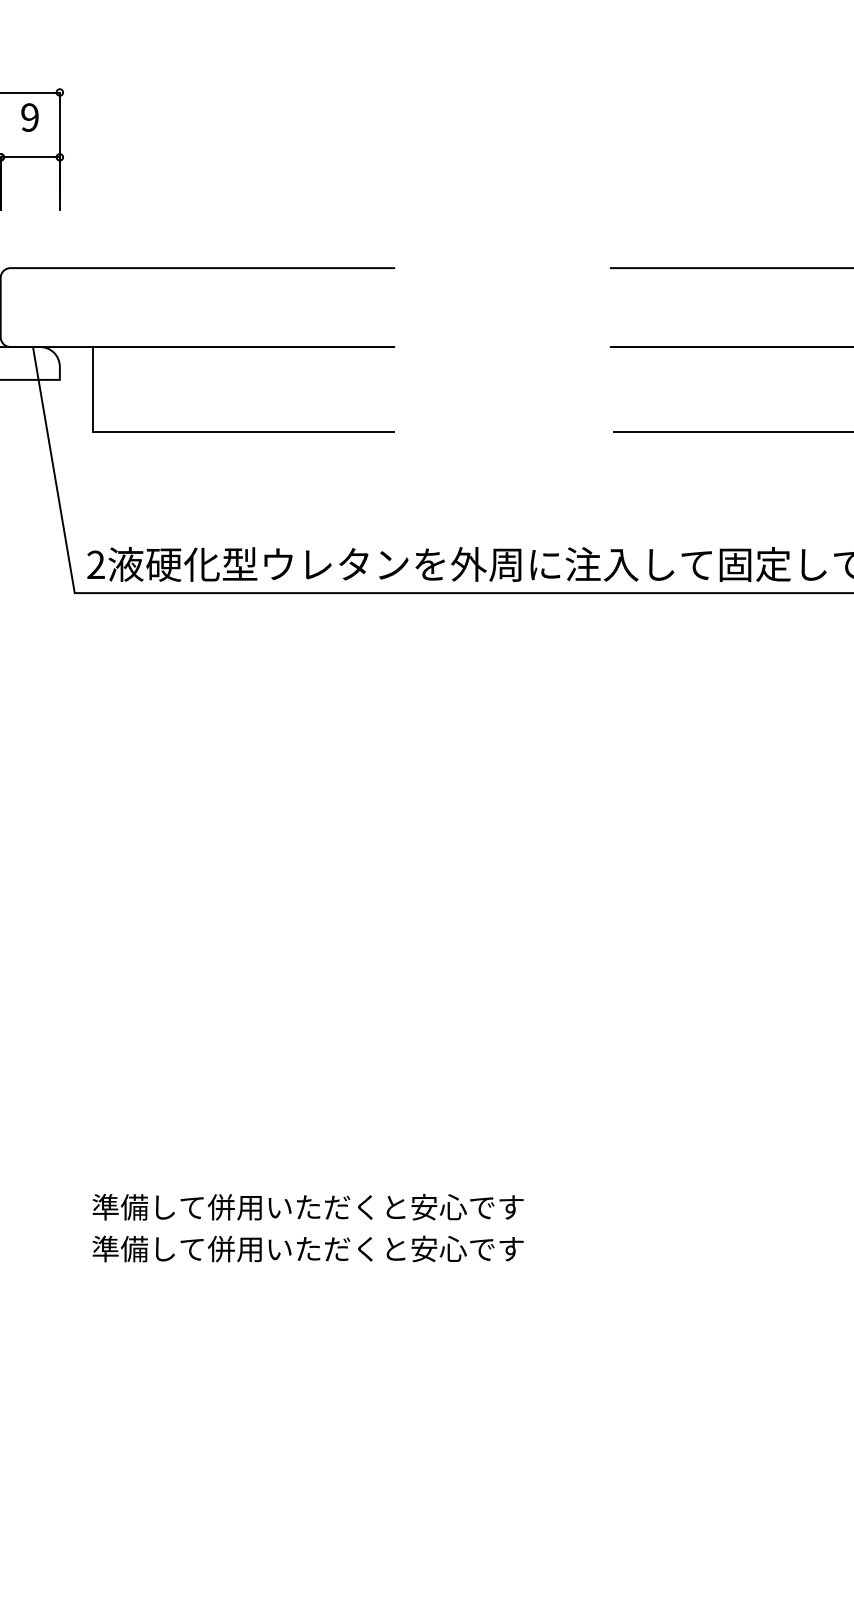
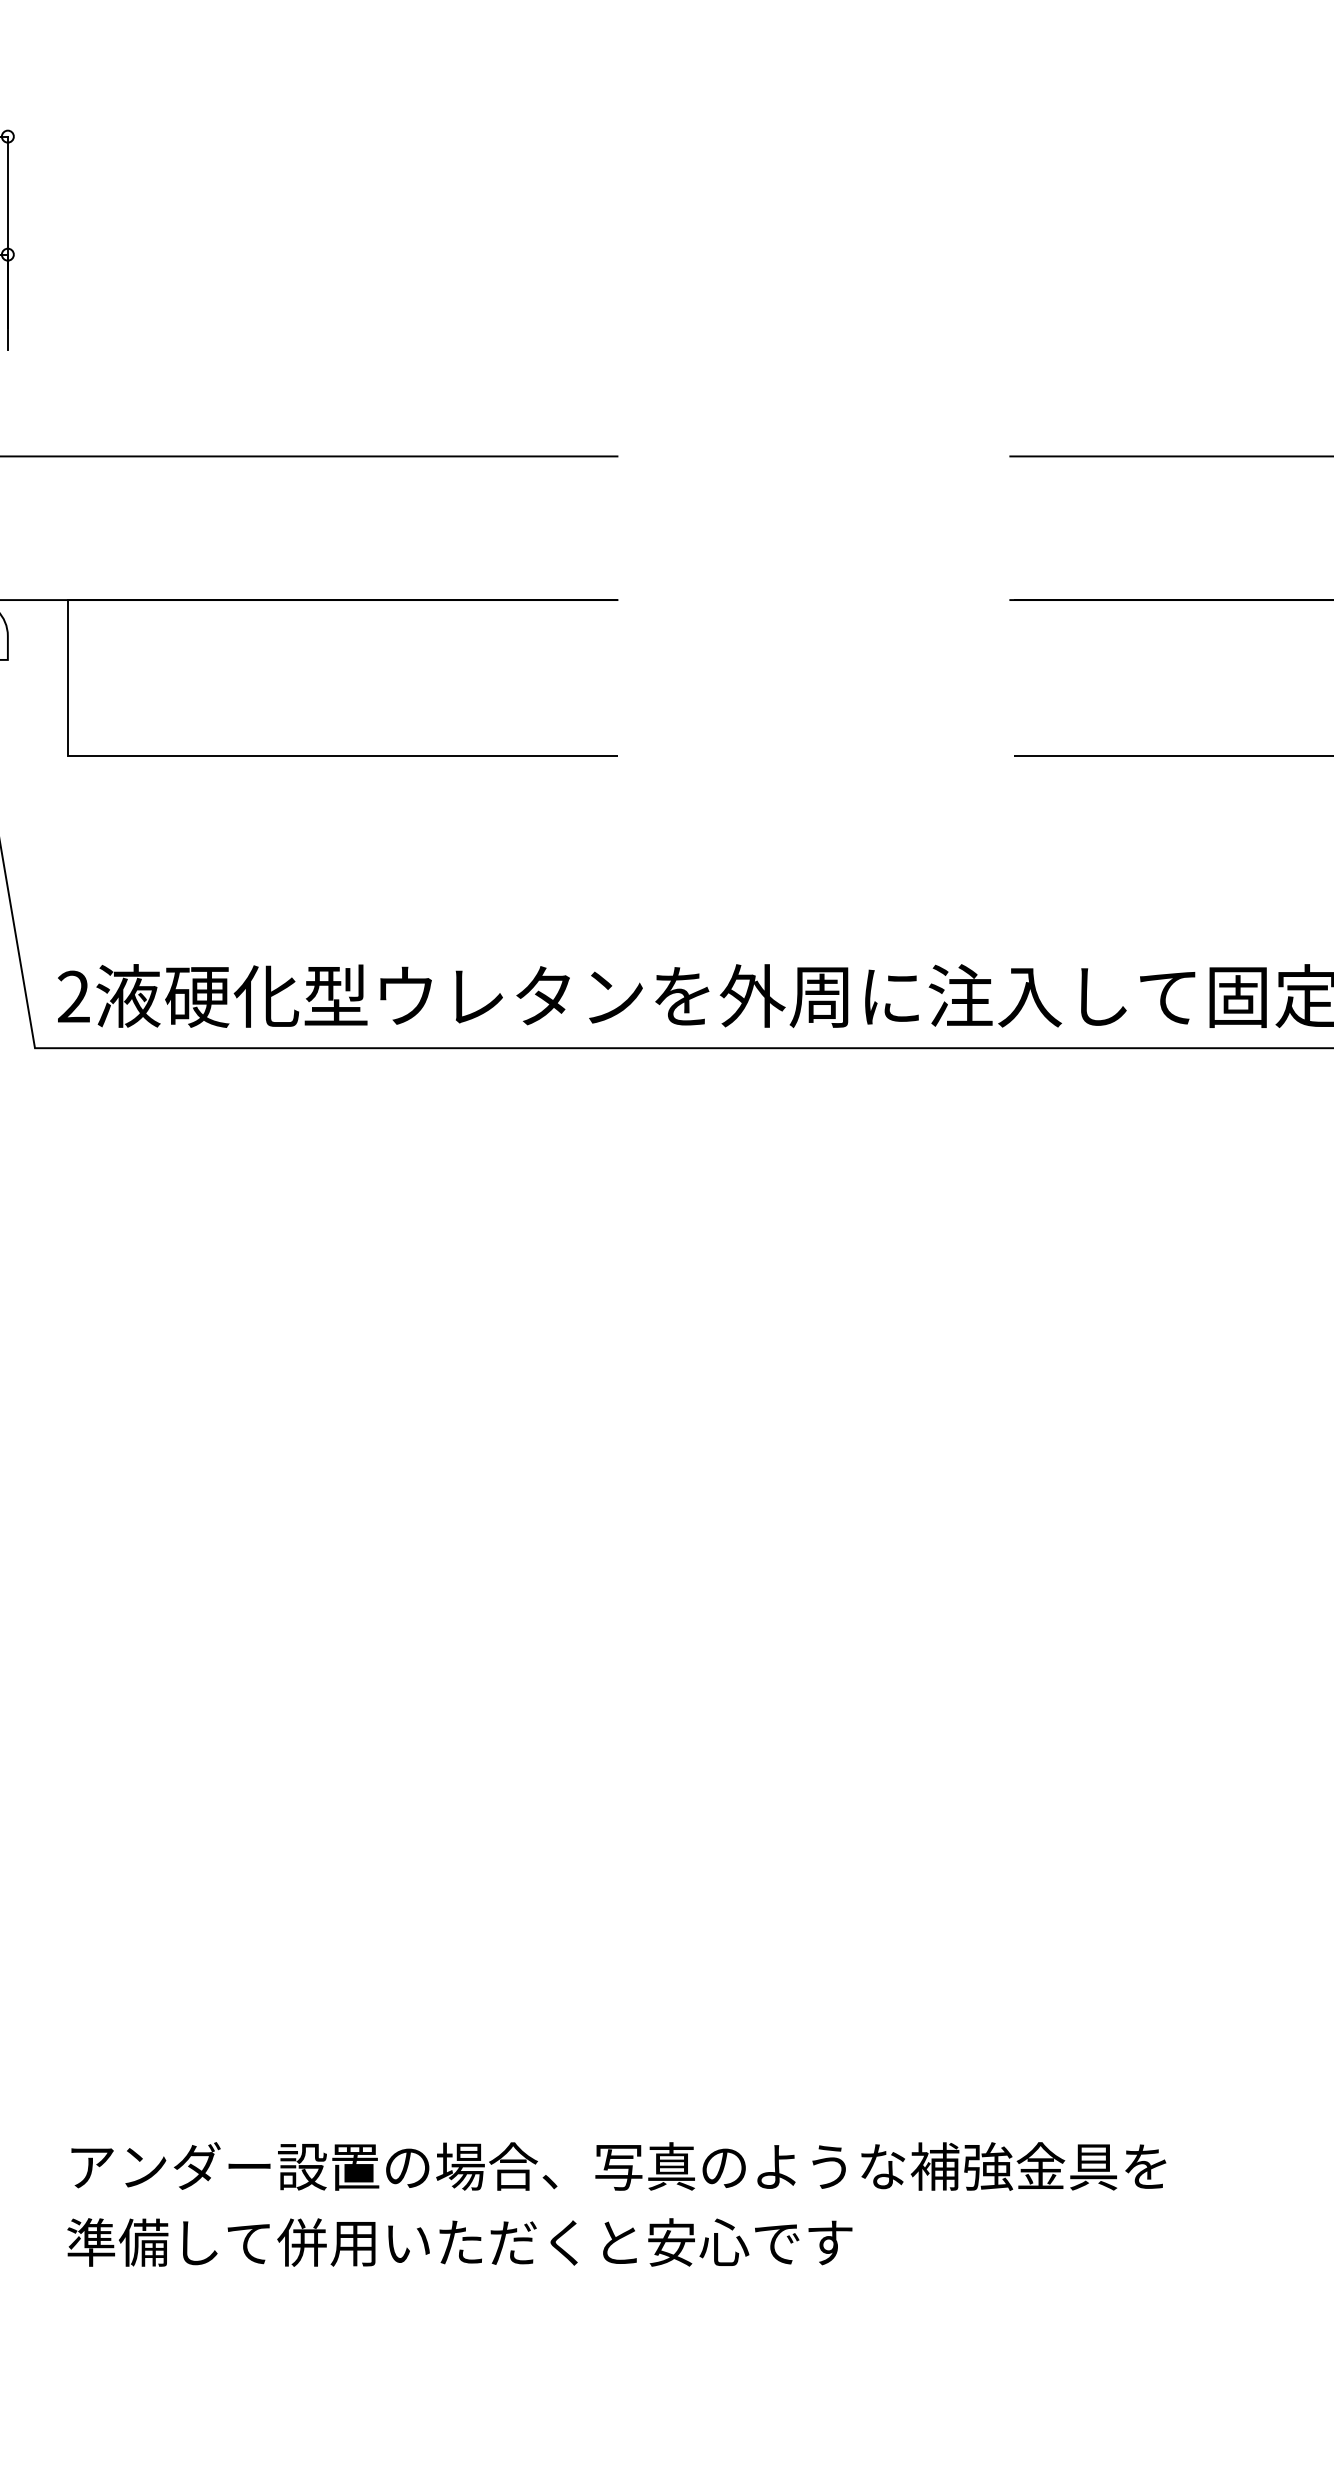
text: (393, 1207) -> (615, 2166), 準備して併用いただくと安心です -> アンダー設置の場合、写真のような補強金具を

